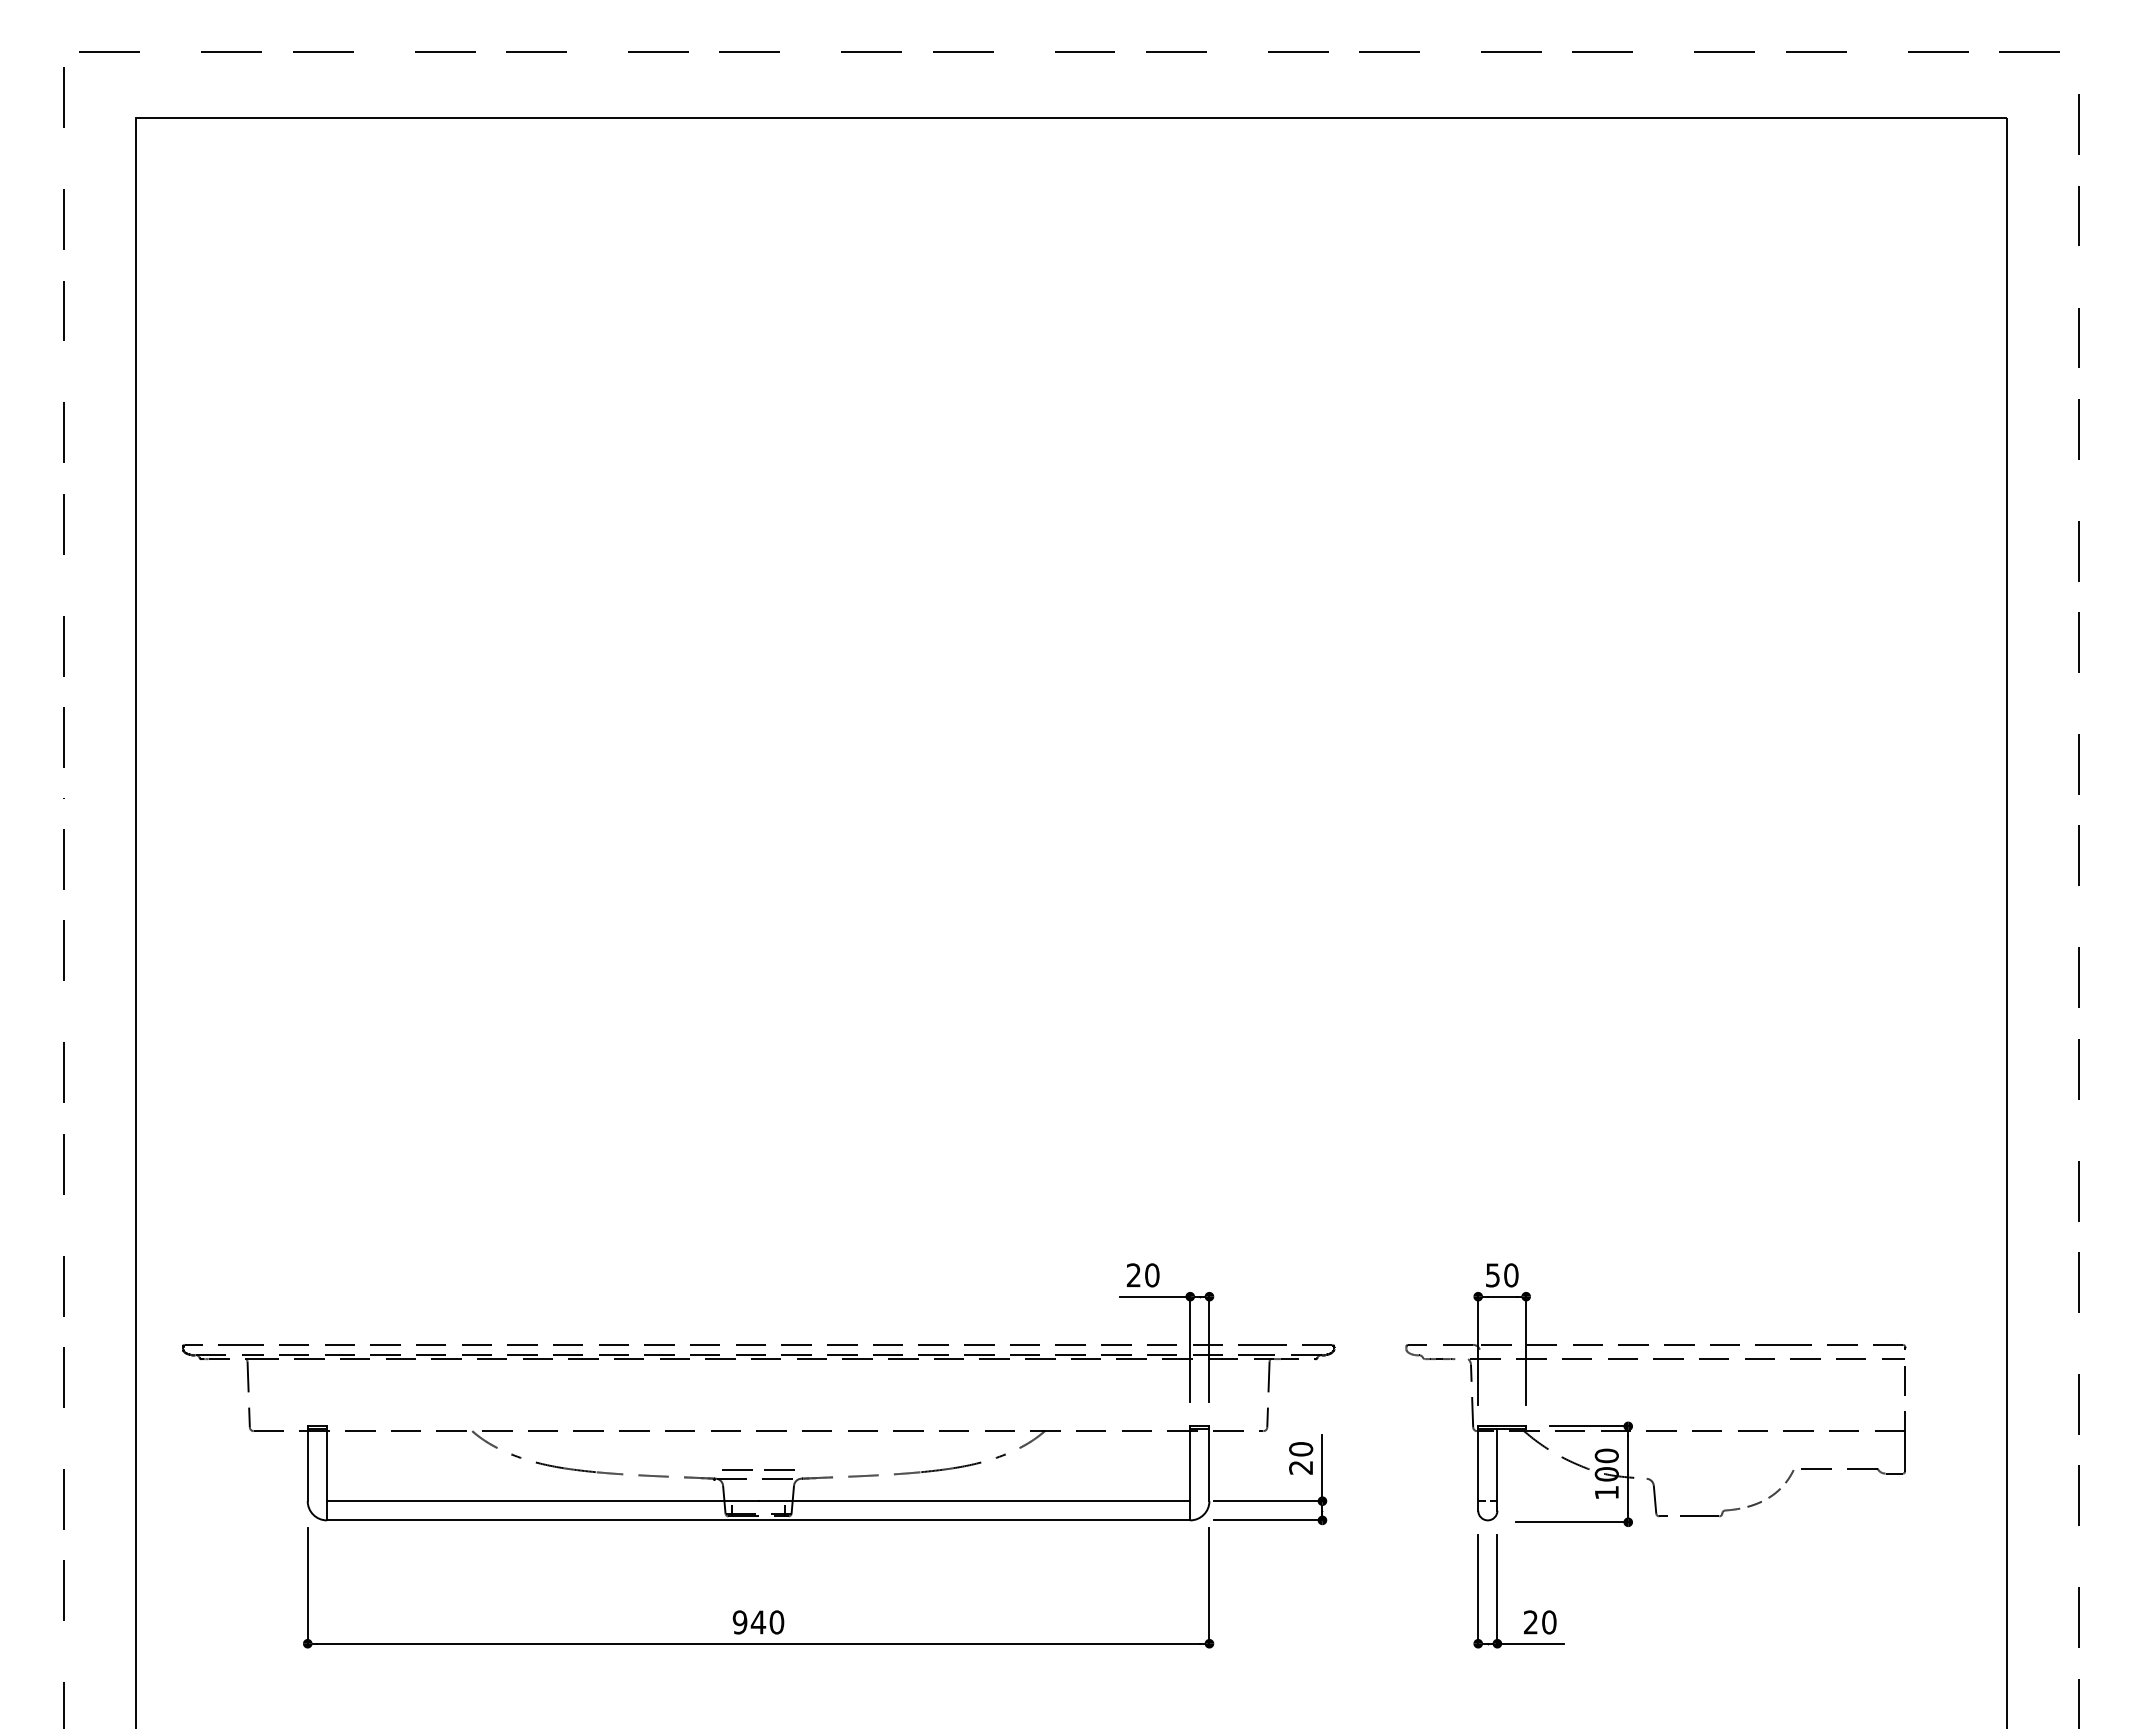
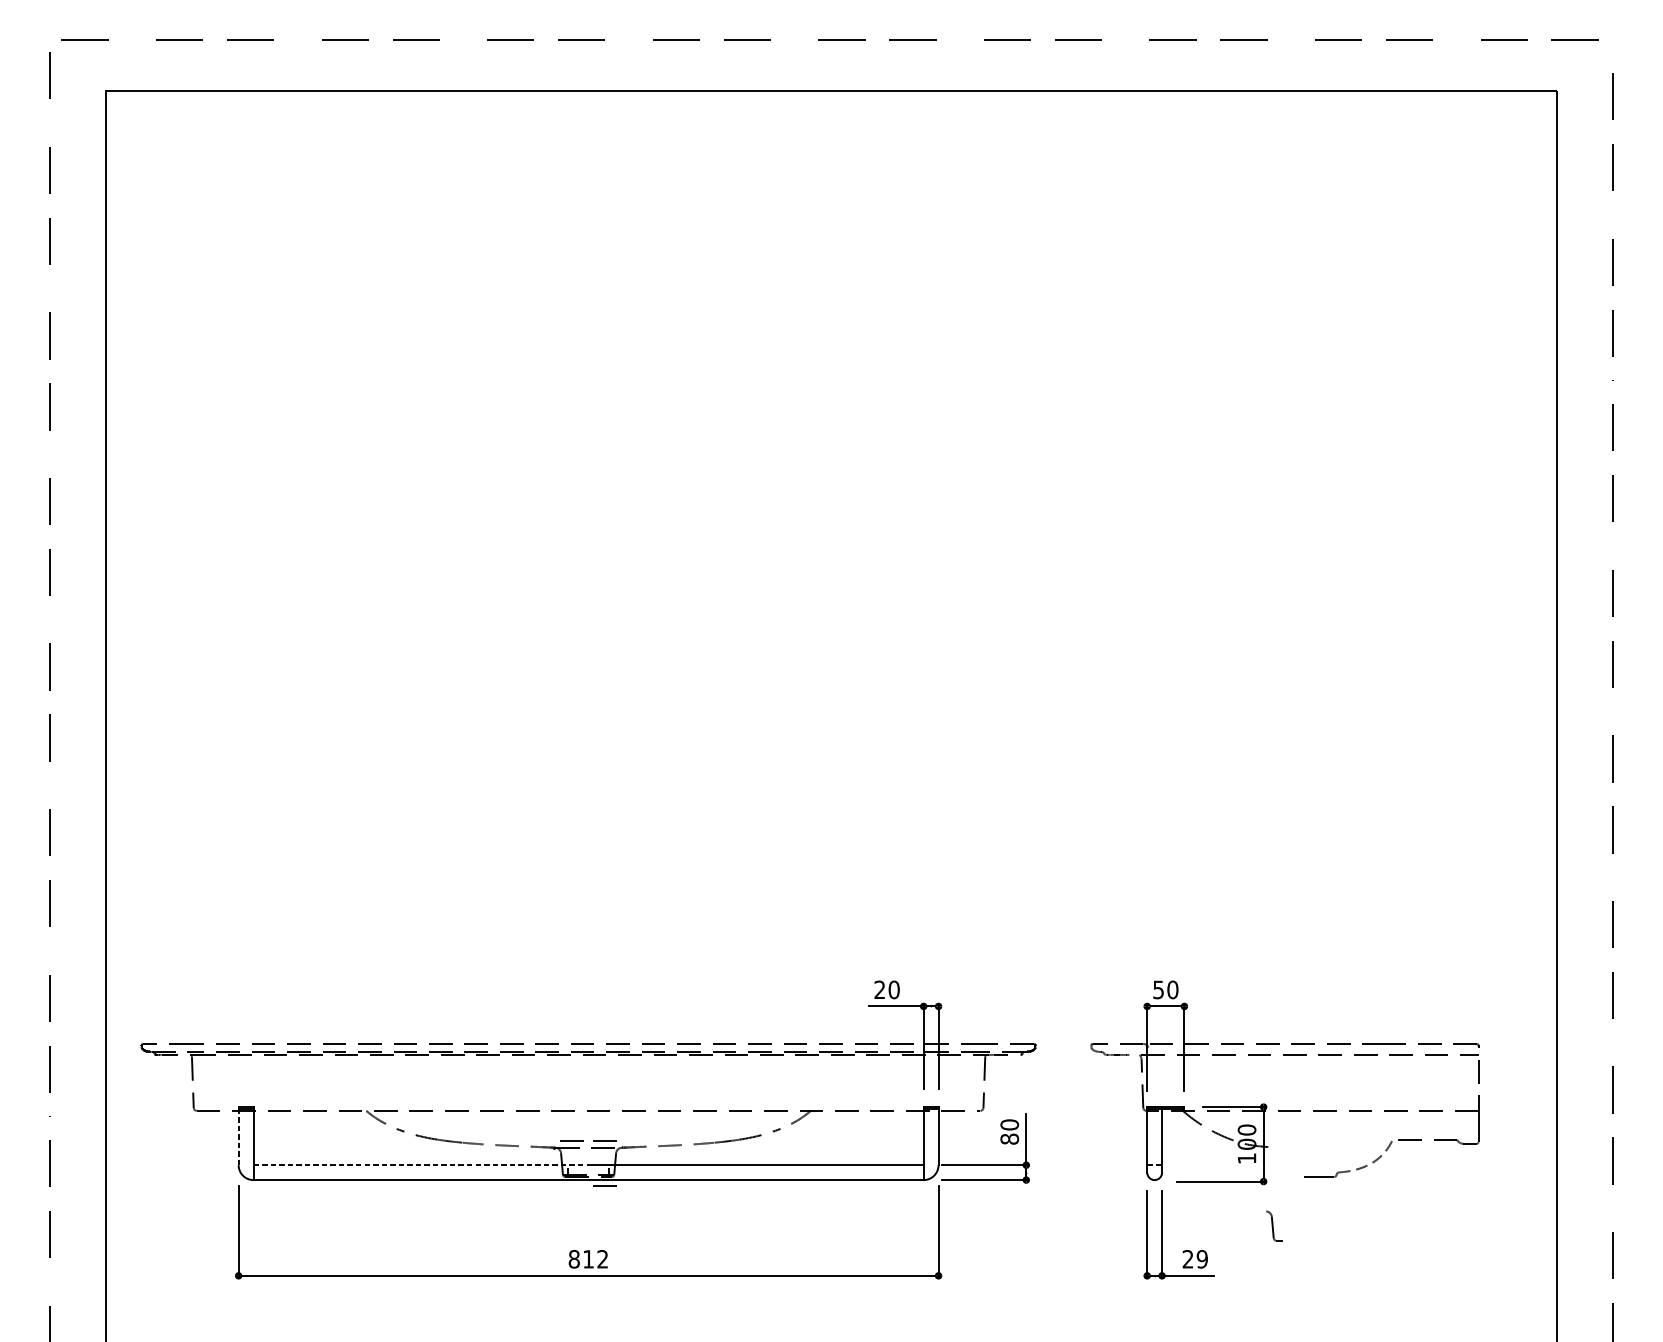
line: (307, 1463) -> (238, 1135), solid -> dashed
text: (1301, 1467) -> (1010, 1139), 20 -> 80
part: (1656, 1497) -> (1273, 1225), moved
line: (542, 1501) -> (420, 1165), solid -> dashed
line: (779, 1527) -> (604, 1185), added
text: (758, 1622) -> (588, 1259), 940 -> 812
text: (1549, 1622) -> (1202, 1259), 20 -> 29

